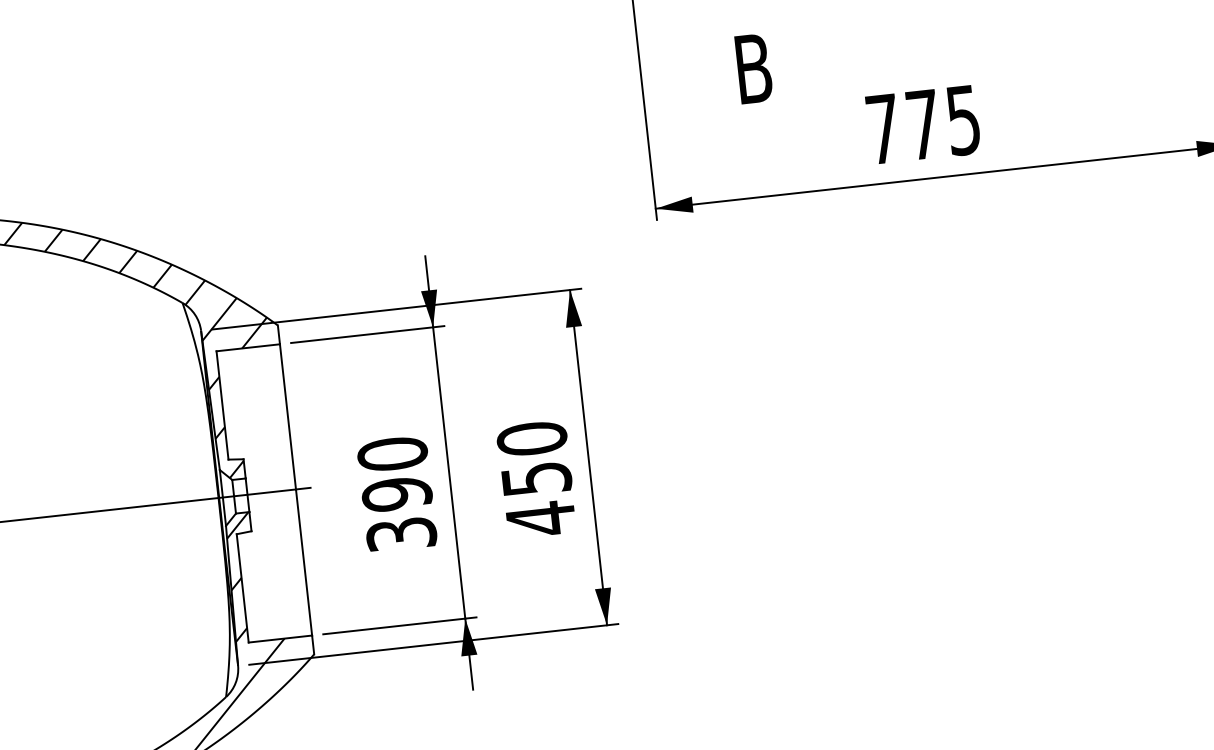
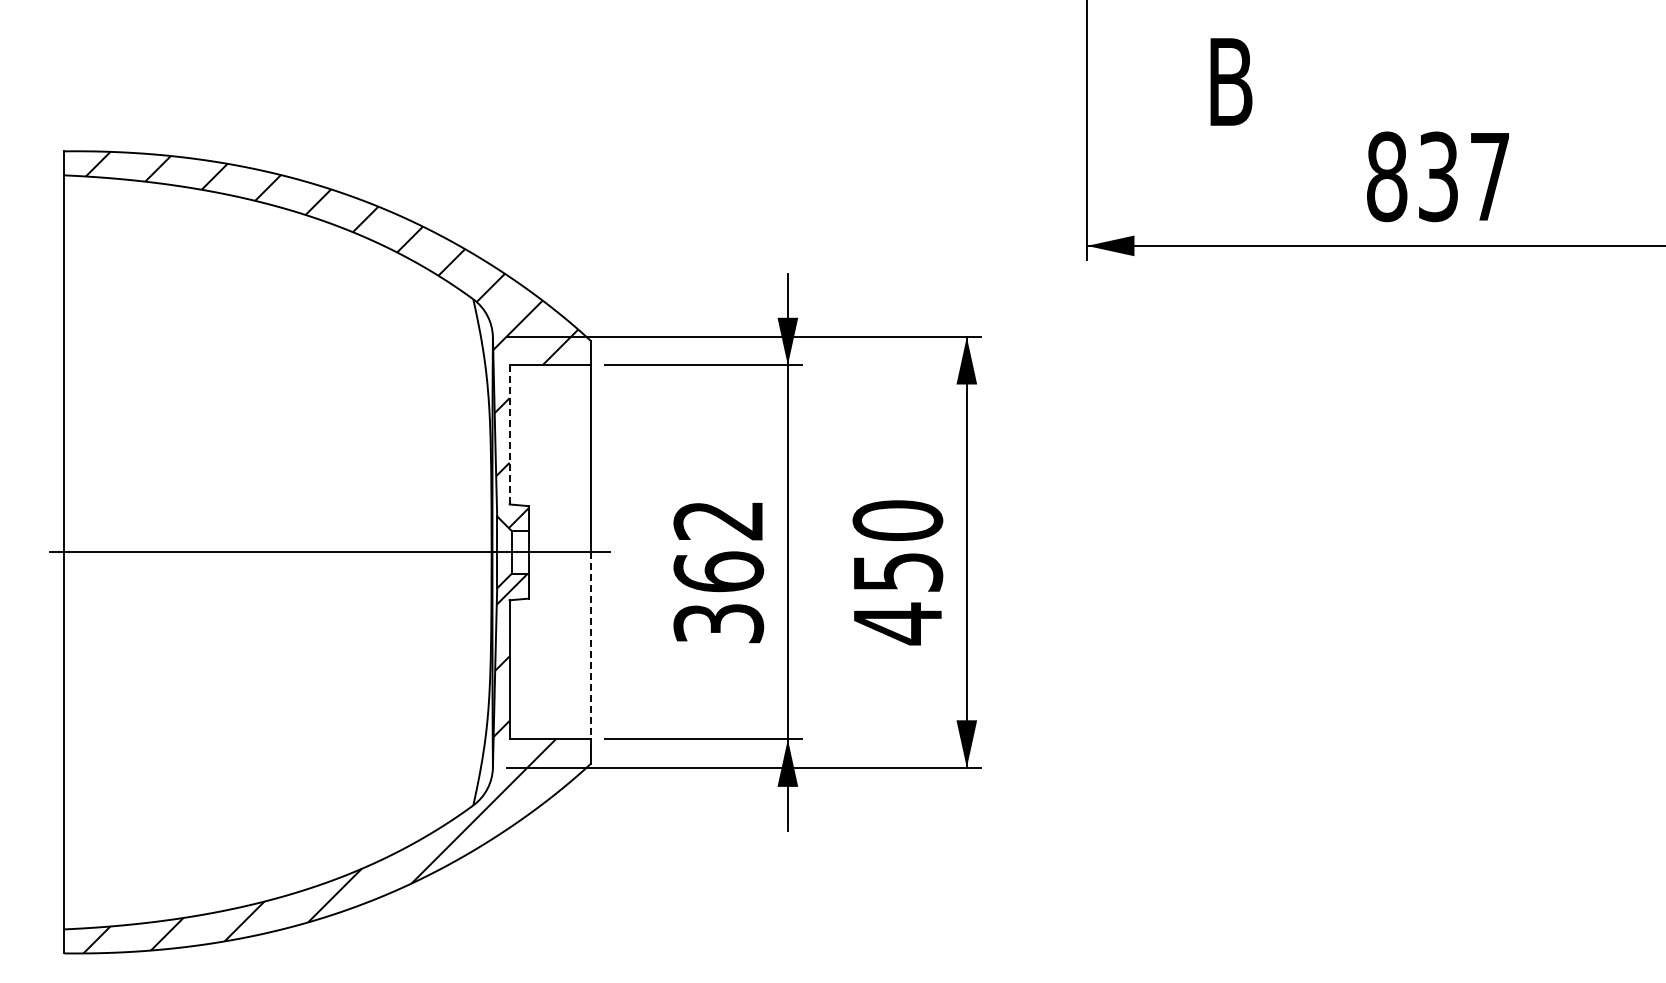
text: (922, 124) -> (1437, 176), 775 -> 837
line: (222, 405) -> (509, 434), solid -> dashed
text: (394, 474) -> (718, 546), 390 -> 362
line: (304, 562) -> (591, 645), solid -> dashed

